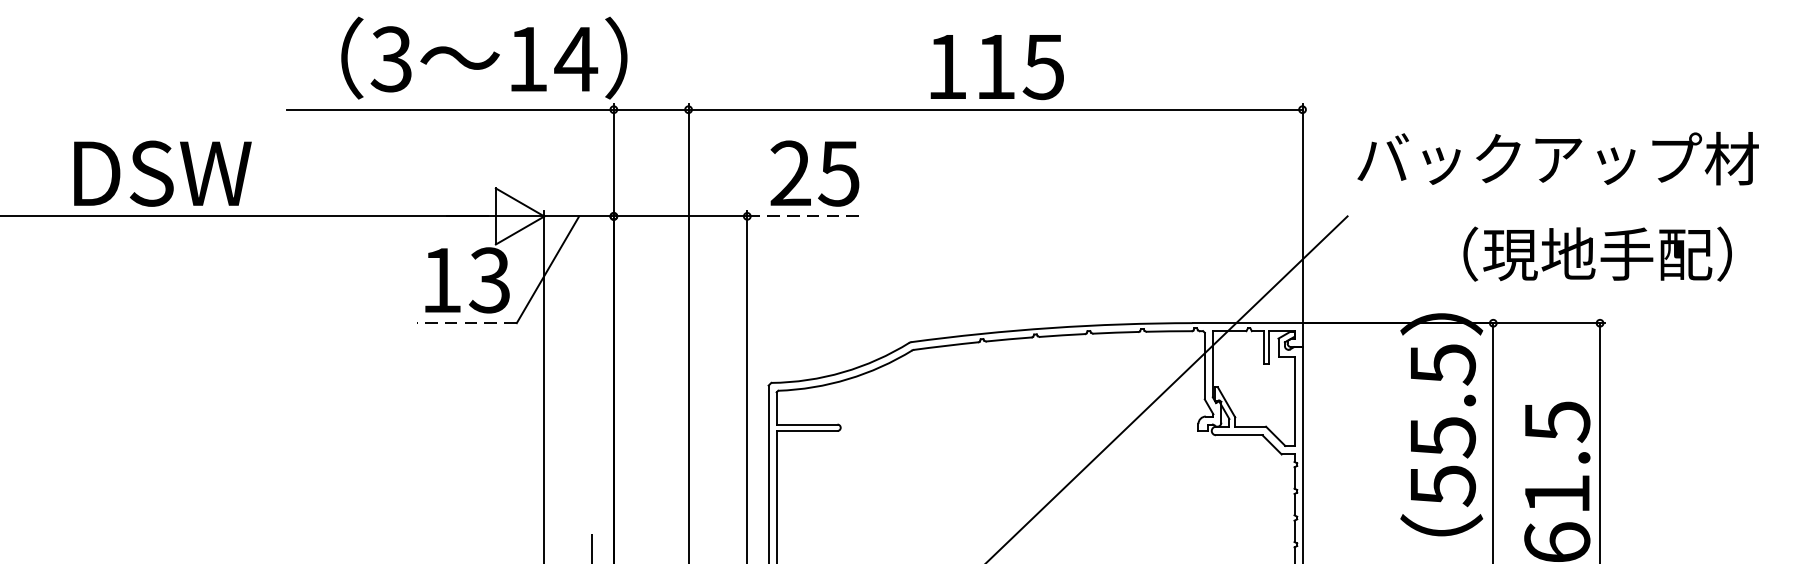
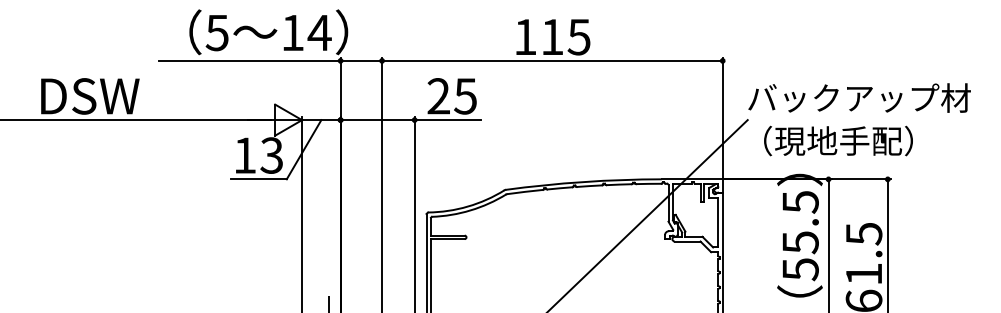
text: (391, 58) -> (217, 32), 3 -> 5
text: (1558, 157) -> (859, 97), moved
line: (806, 217) -> (447, 120), dashed -> solid
text: (1597, 253) -> (838, 140), moved
line: (467, 323) -> (259, 179), dashed -> solid

